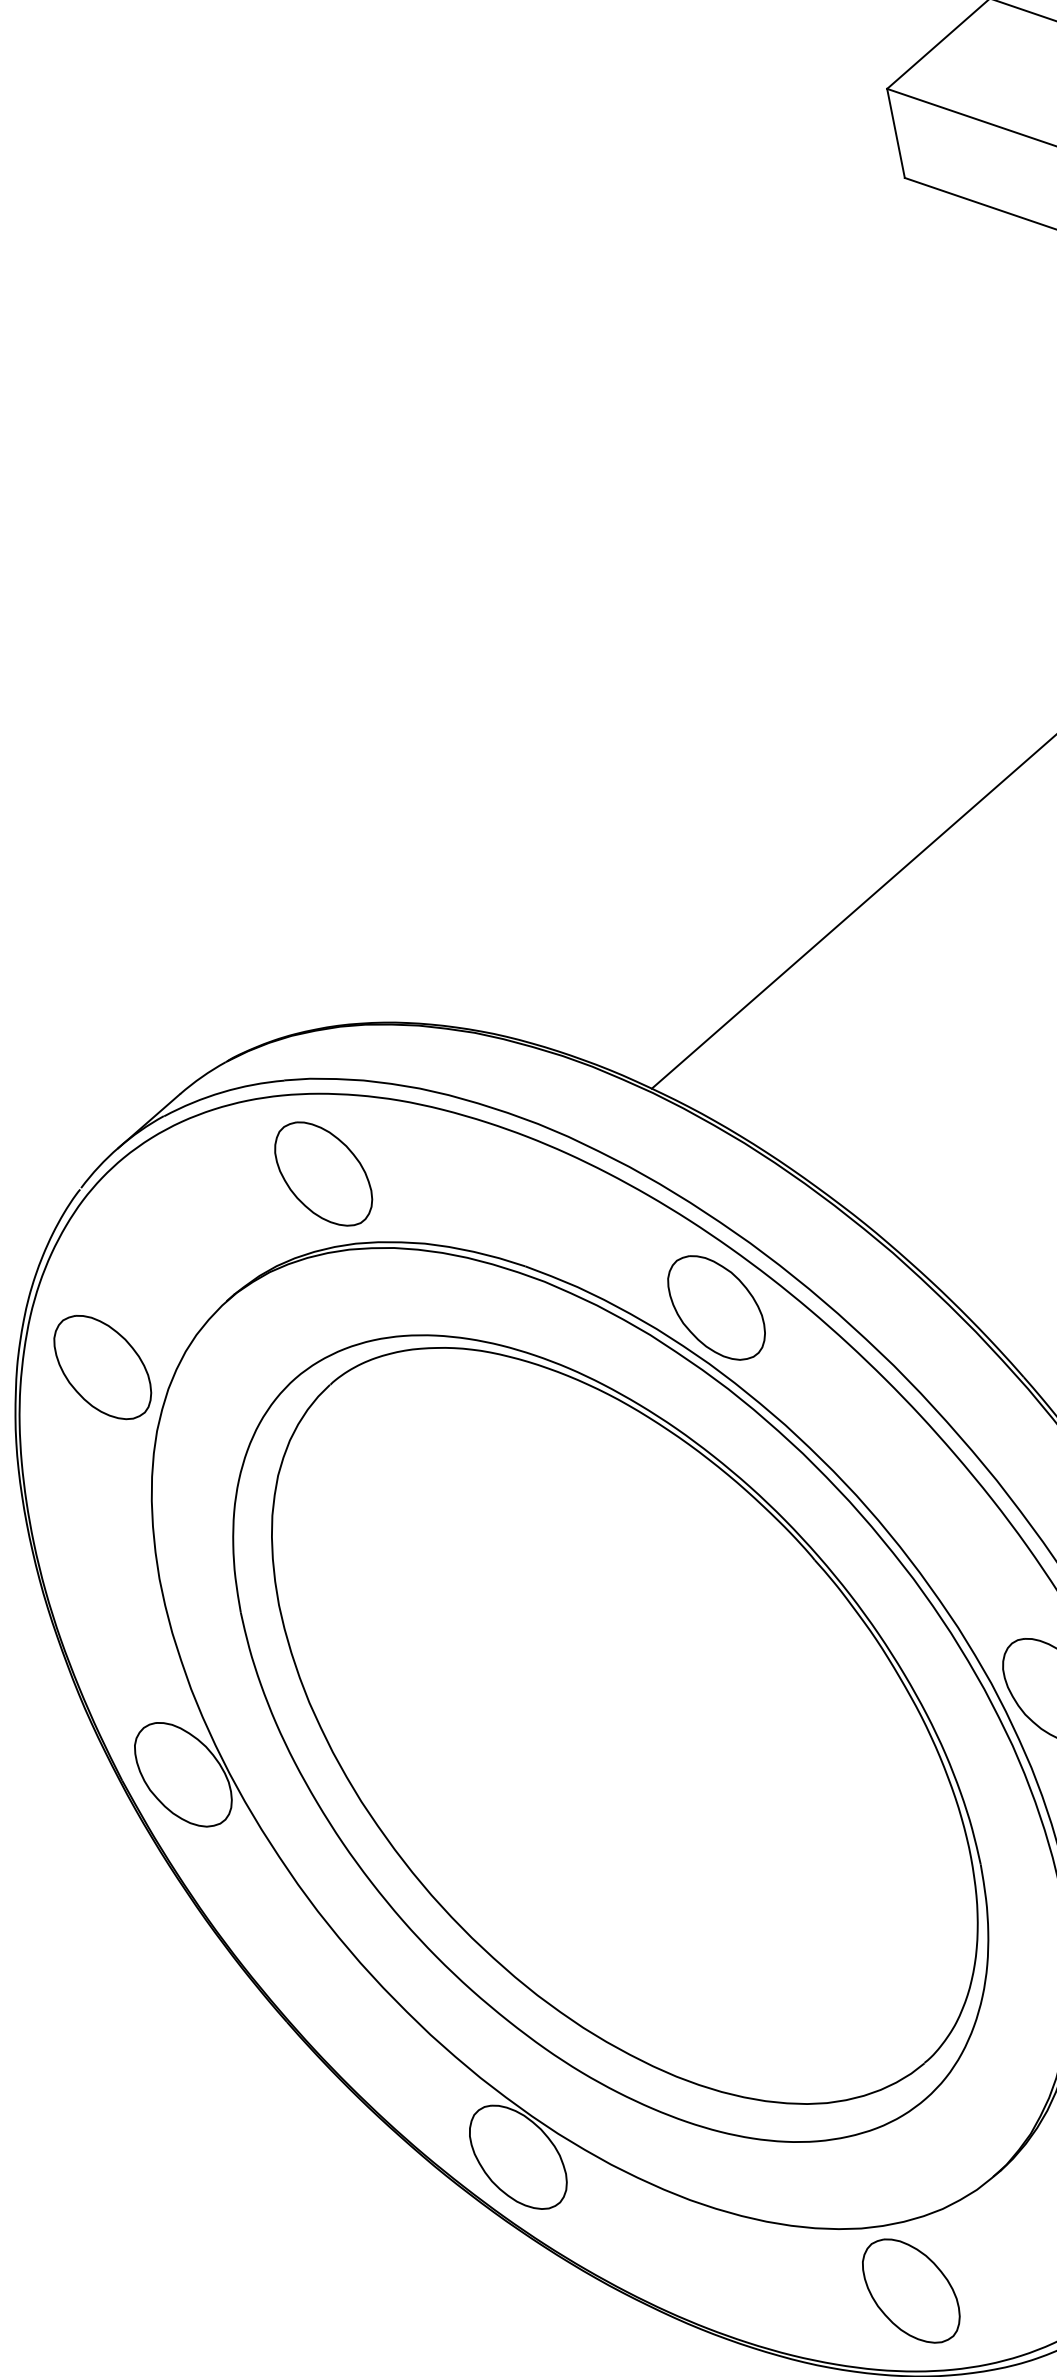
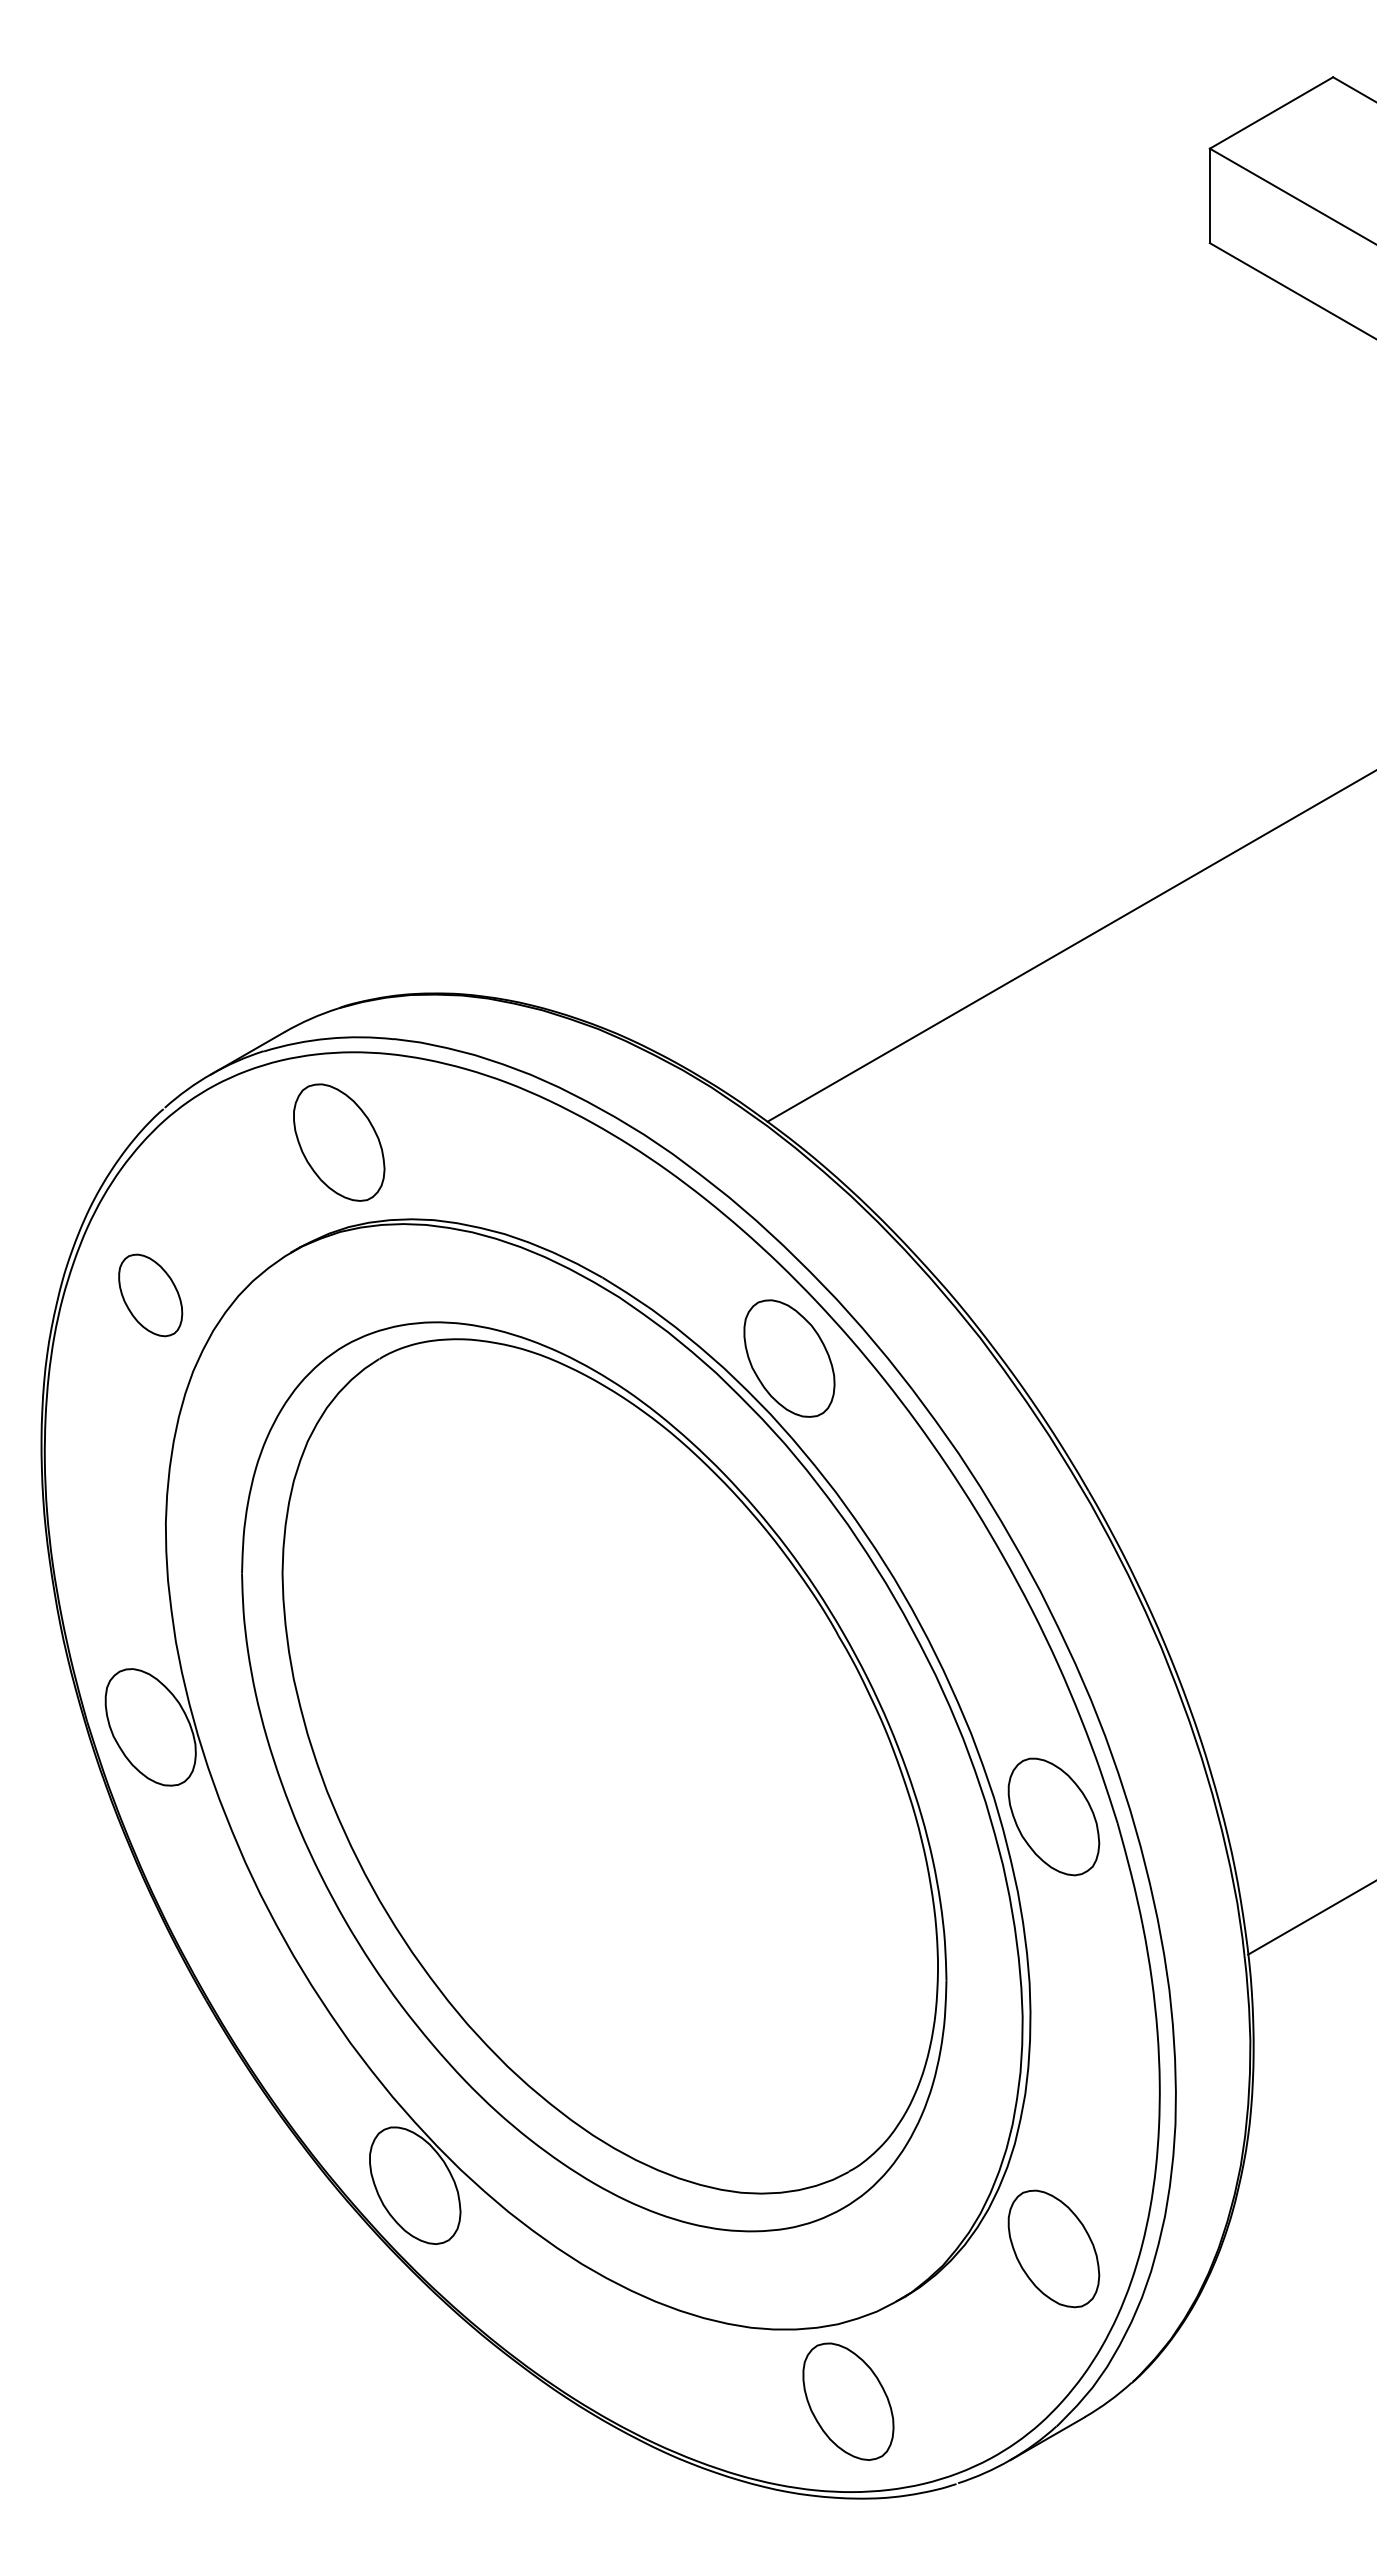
part: (323, 1173) -> (339, 1142), moved
part: (102, 1367) -> (150, 1295), size x0.7
part: (911, 2290) -> (848, 2401), moved

